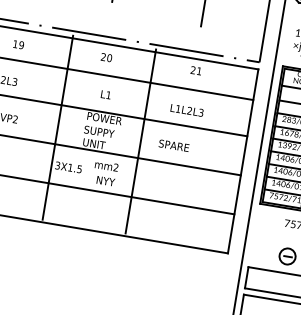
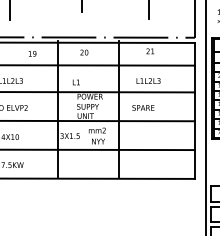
text: (18, 44) -> (32, 53), moved
text: (104, 94) -> (75, 82), moved

